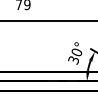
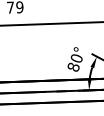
text: (73, 60) -> (73, 67), 30° -> 80°

